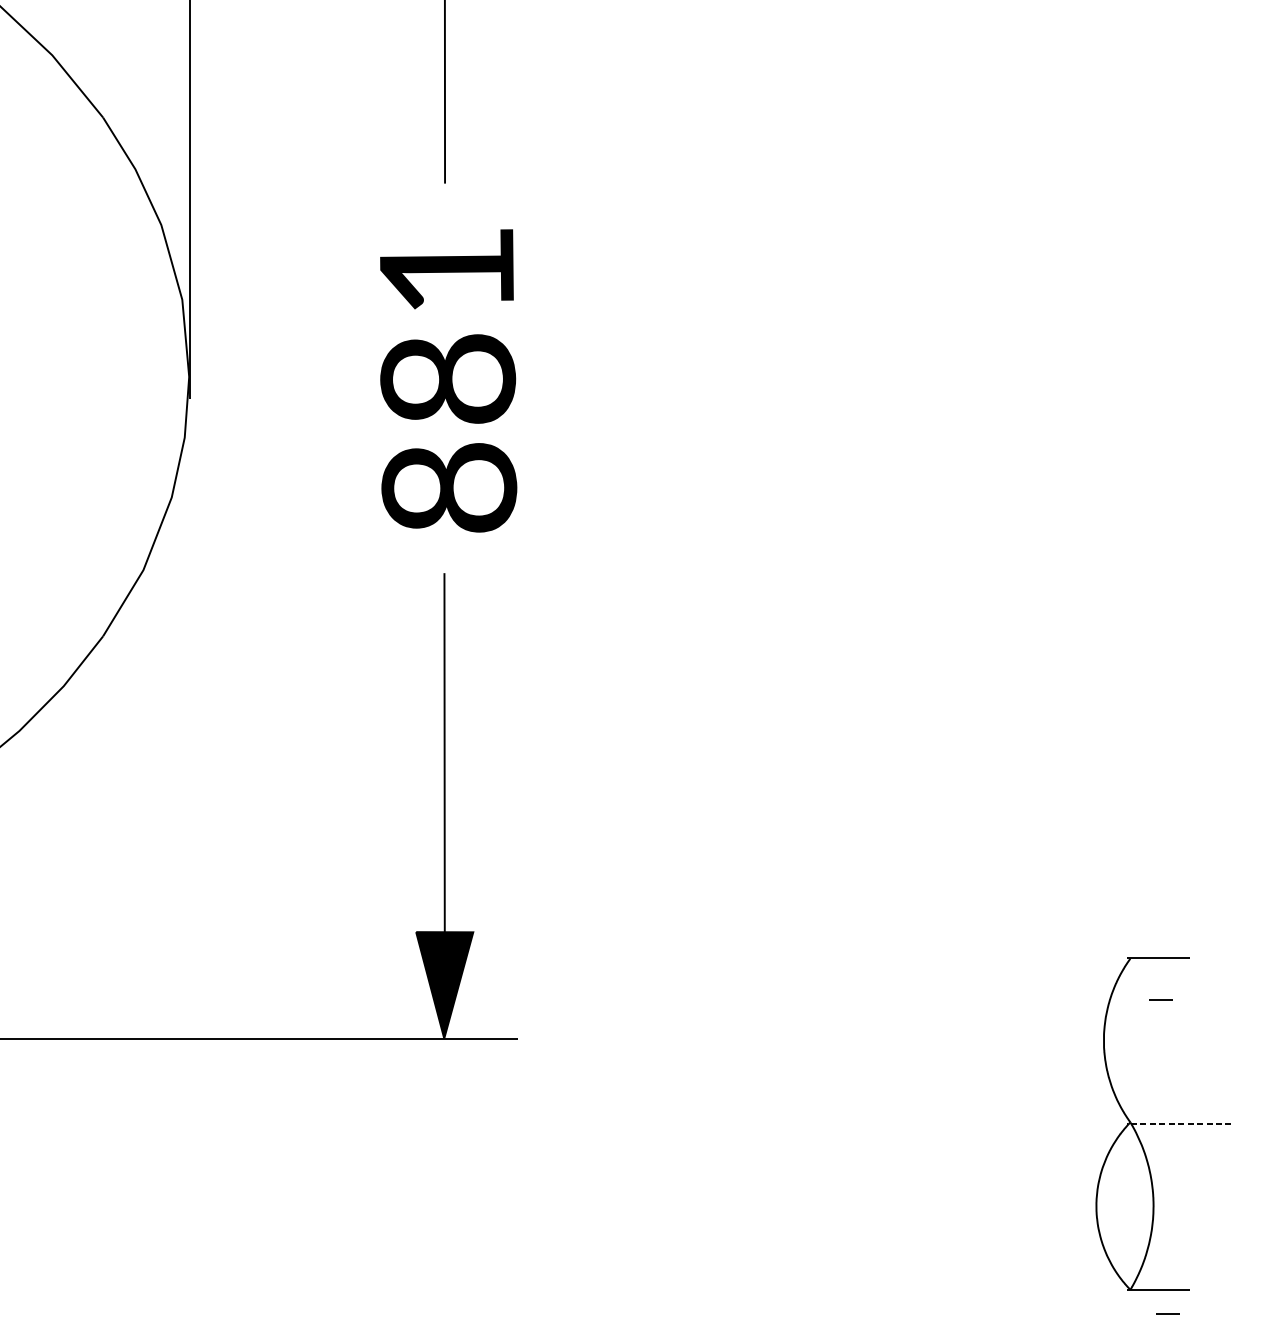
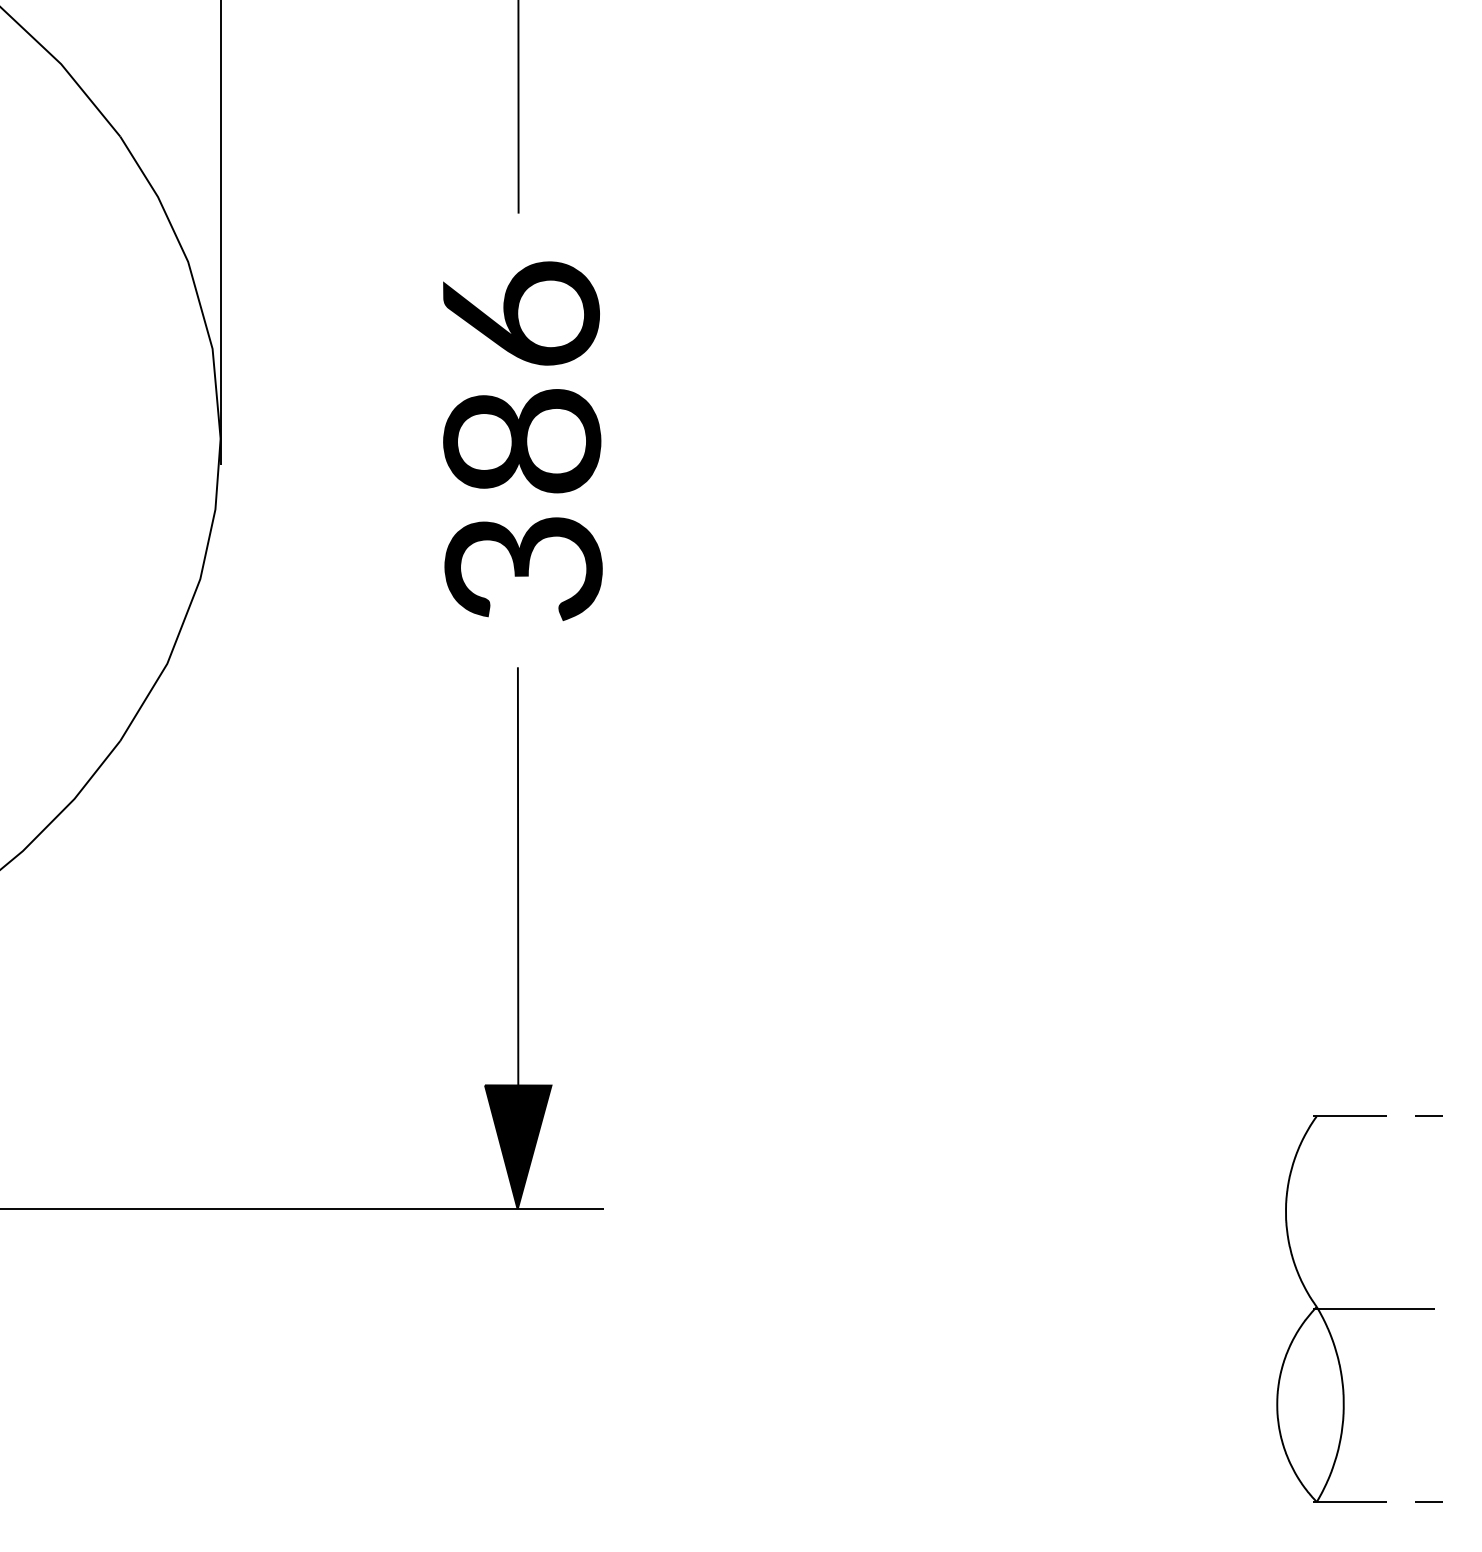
text: (447, 269) -> (521, 313), 1 -> 6
text: (449, 488) -> (523, 568), 8 -> 3
line: (1161, 999) -> (1428, 1115), moved
line: (1179, 1123) -> (1373, 1308), dashed -> solid
line: (1167, 1314) -> (1428, 1501), moved

